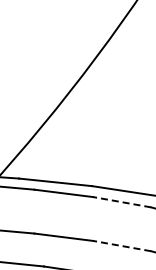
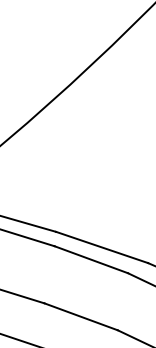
line: (122, 202) -> (91, 260), dashed -> solid
line: (122, 246) -> (81, 317), dashed -> solid

